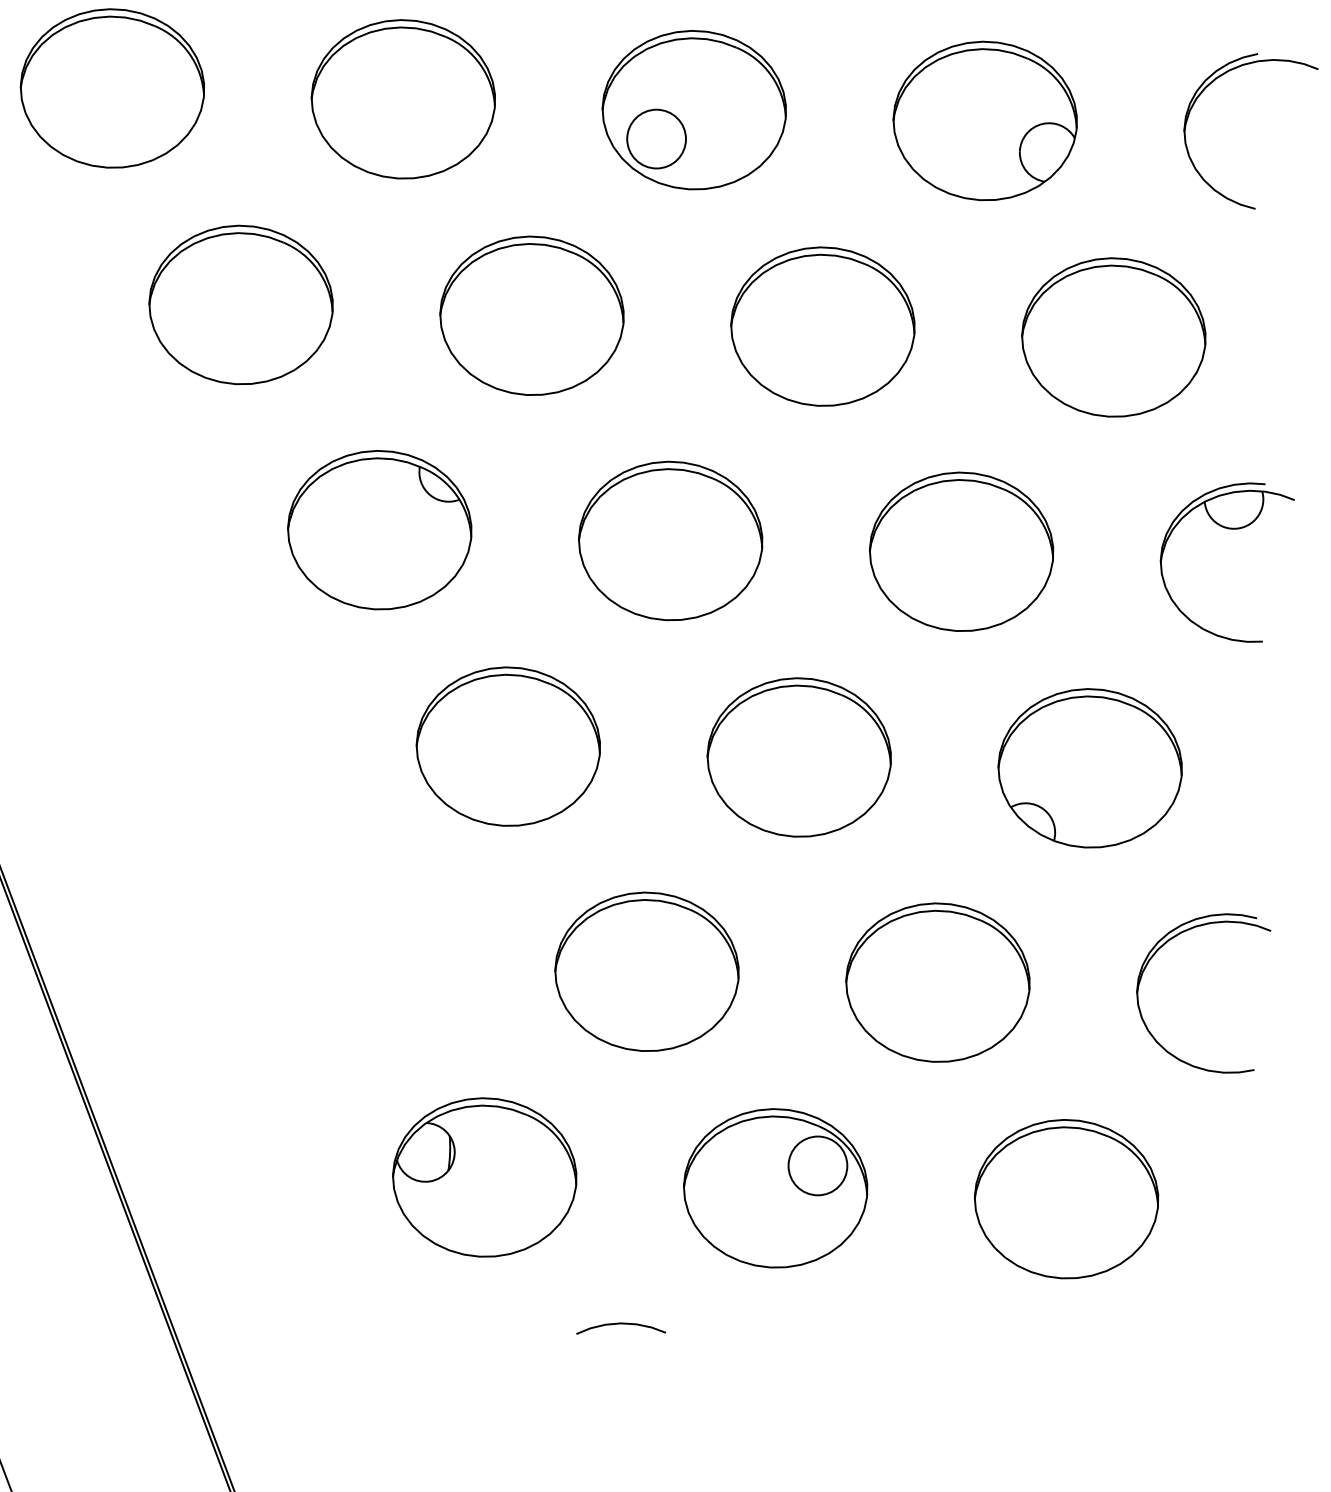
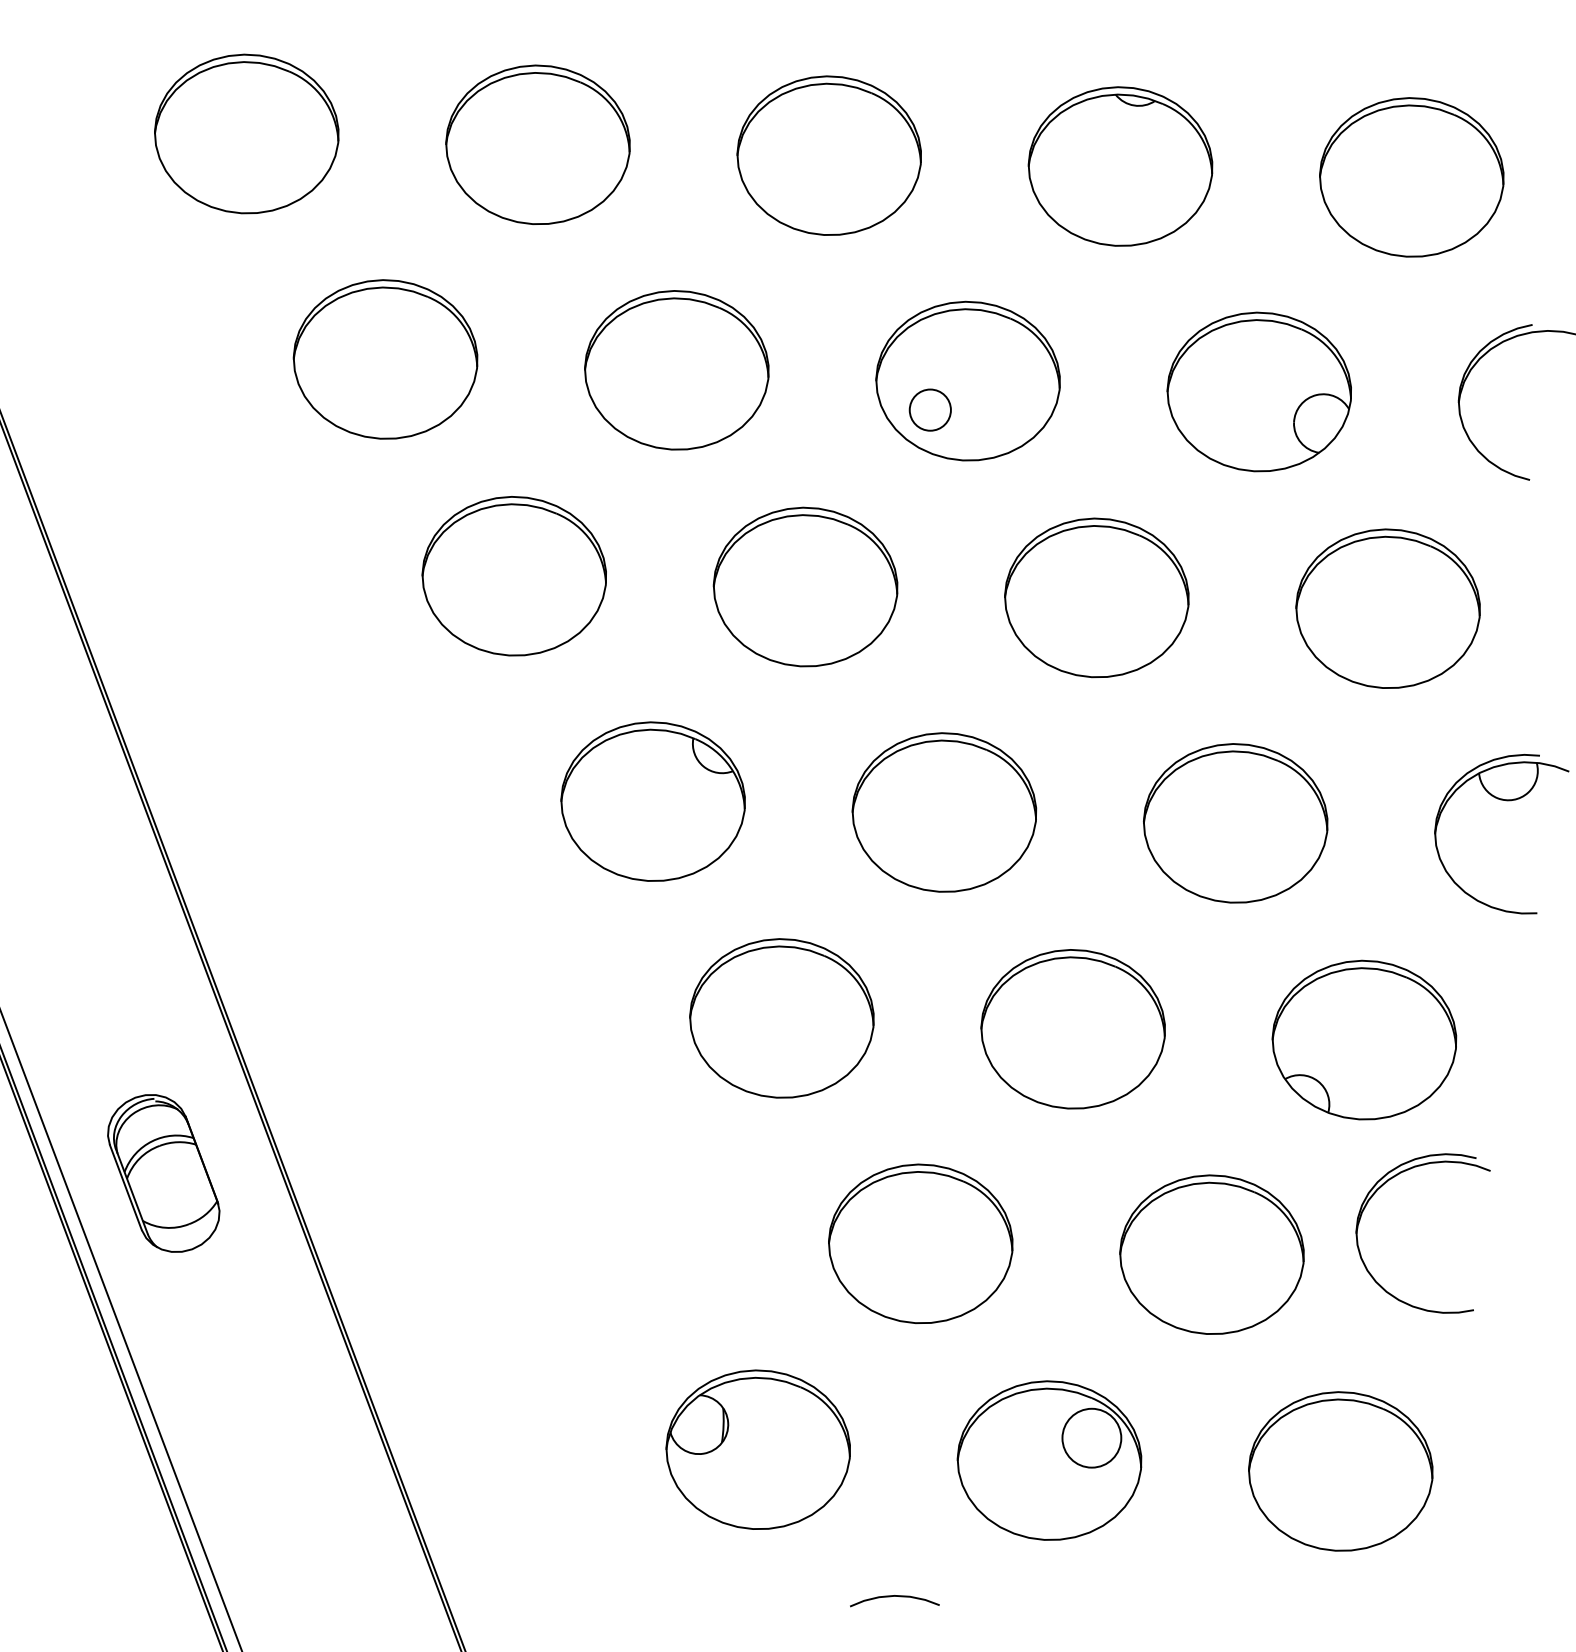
circle: (655, 138) -> (929, 409), size x0.7
part: (1161, 948) -> (1380, 1188), moved

